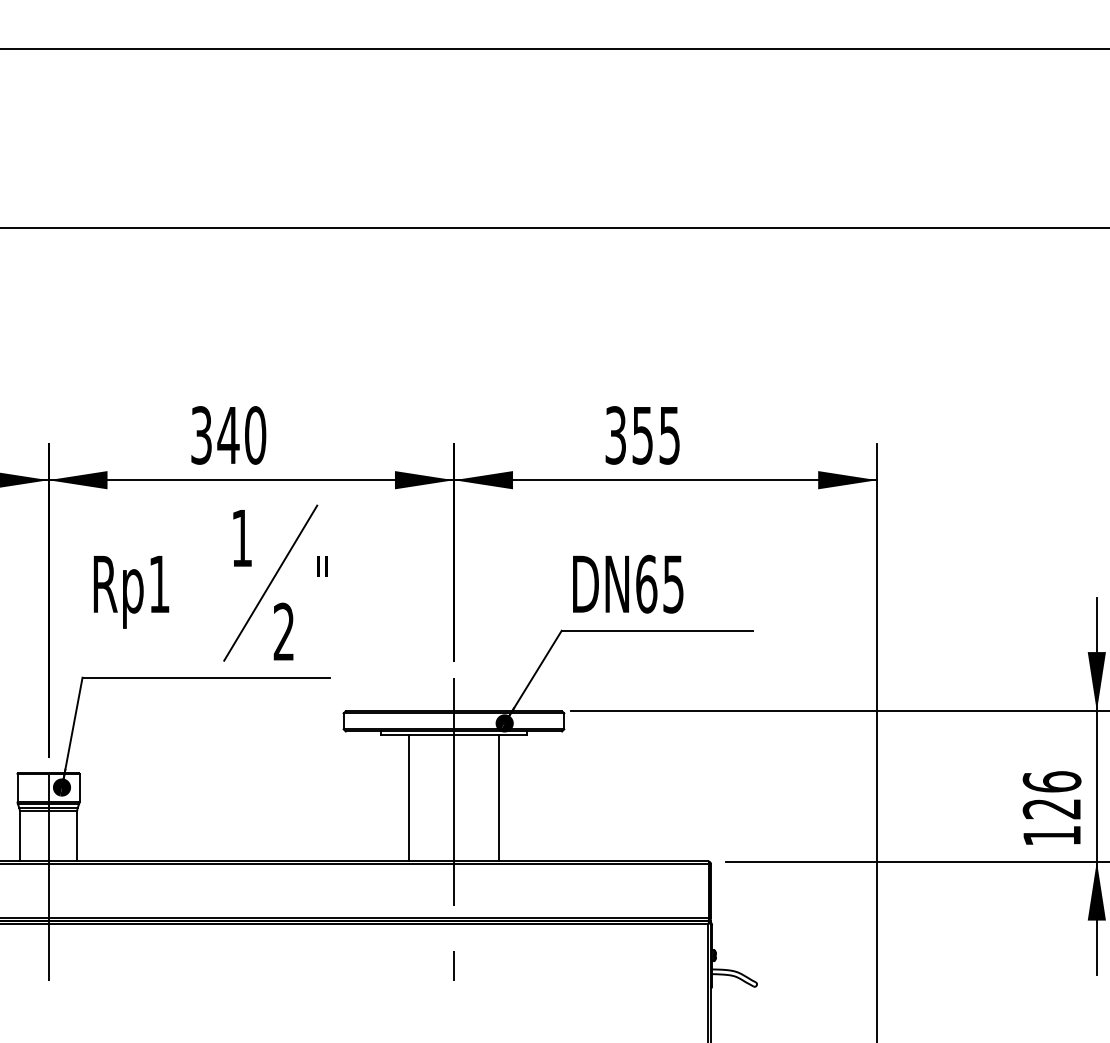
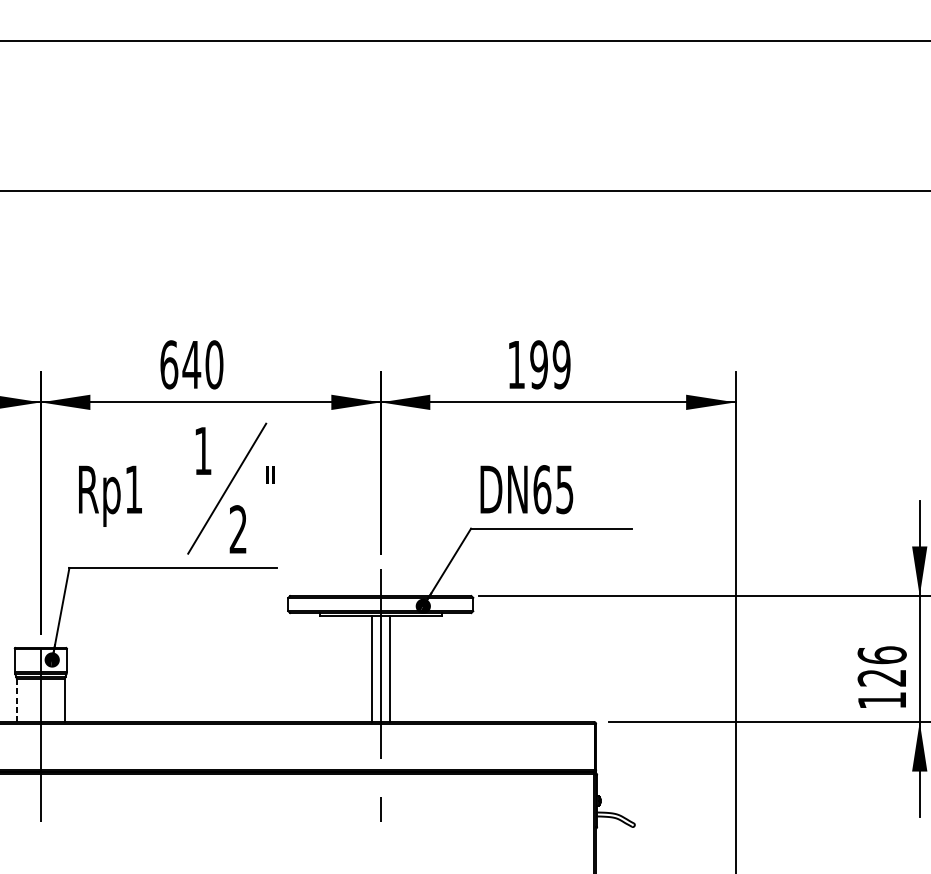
text: (201, 435) -> (169, 364), 340 -> 640
text: (642, 435) -> (538, 364), 355 -> 199
line: (408, 798) -> (372, 669), moved
line: (499, 798) -> (389, 669), moved
line: (19, 836) -> (16, 701), solid -> dashed

